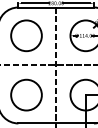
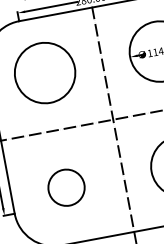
circle: (26, 94) -> (66, 186), size x0.6

